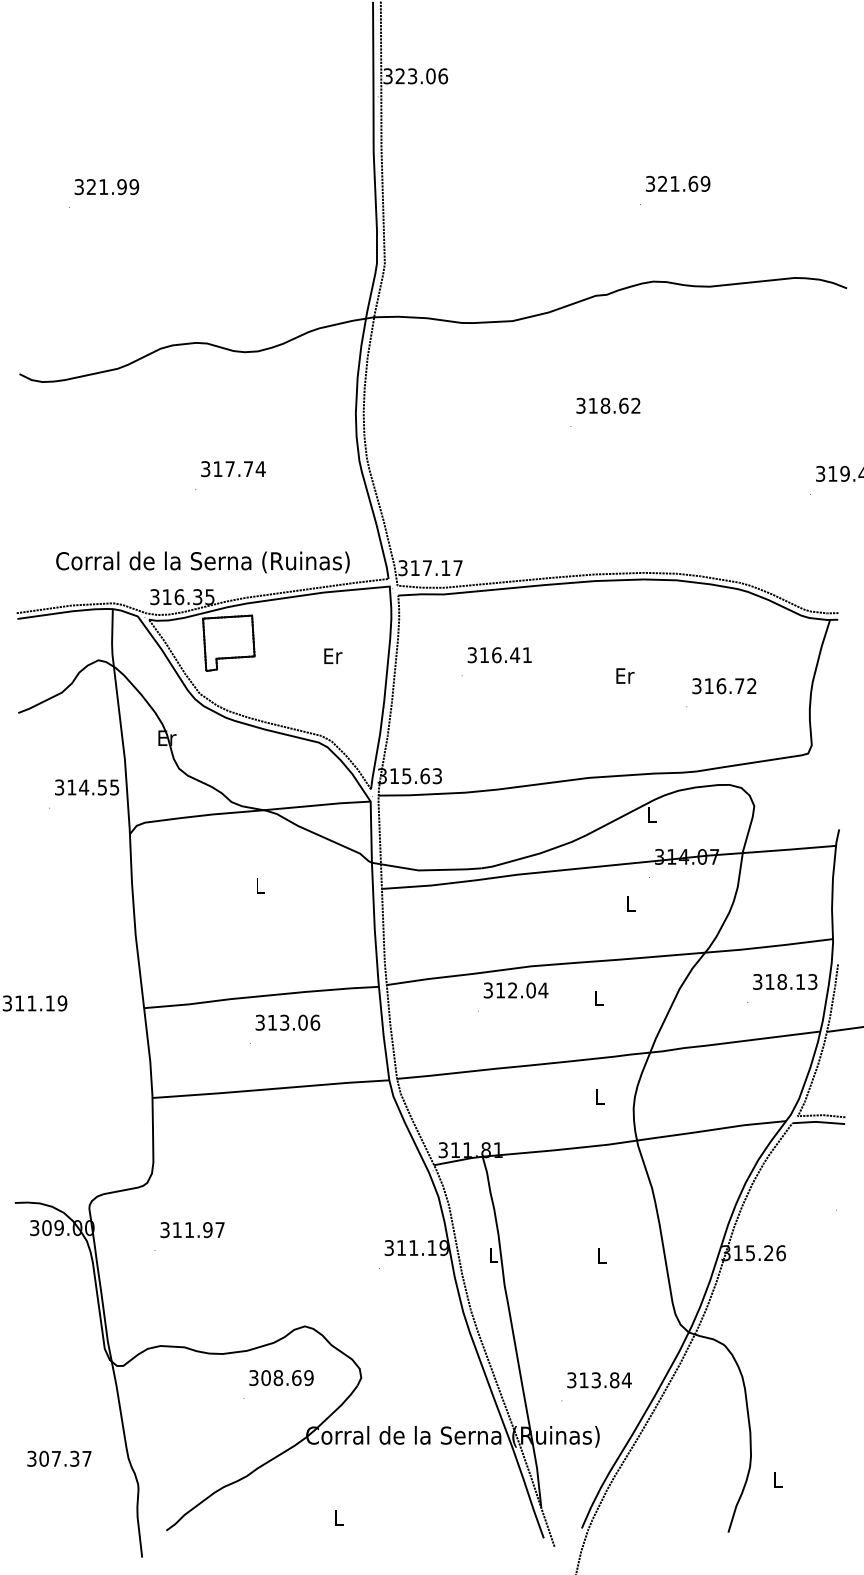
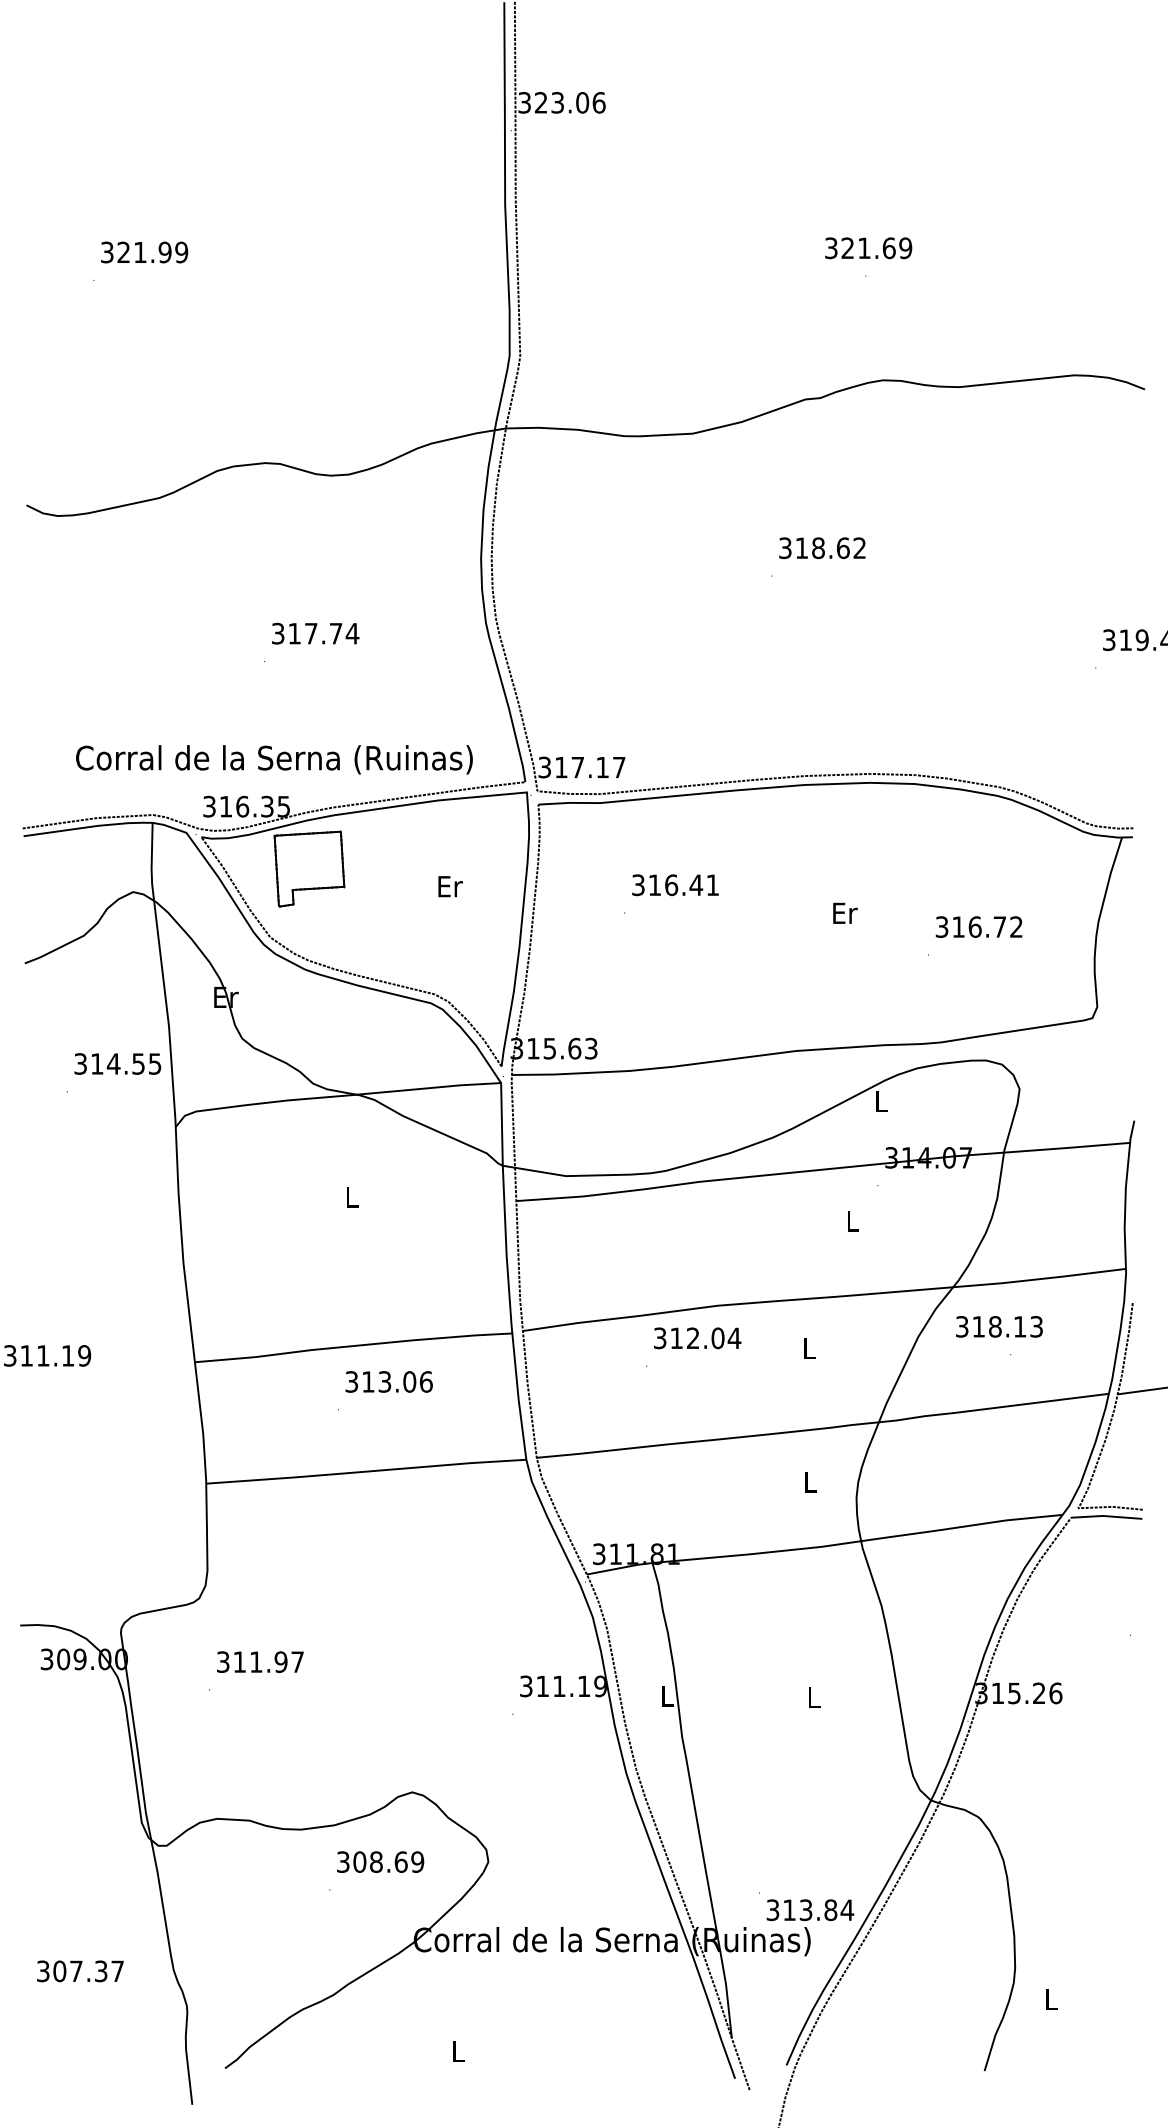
text: (678, 184) -> (868, 248), moved
text: (785, 981) -> (999, 1326), moved
text: (599, 1380) -> (810, 1910), moved

